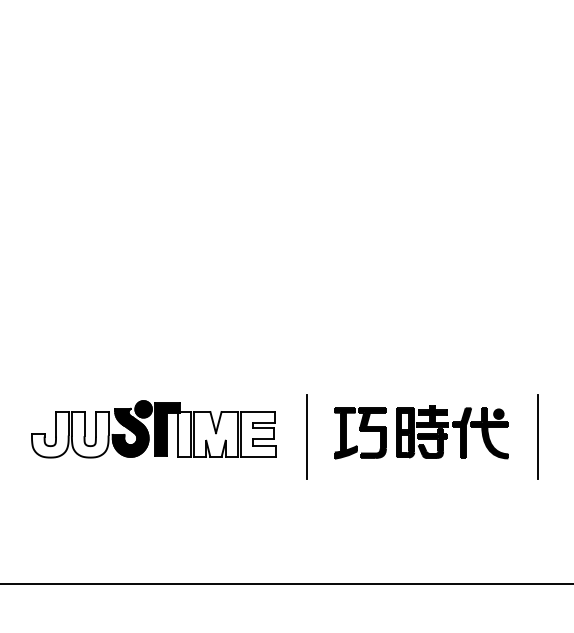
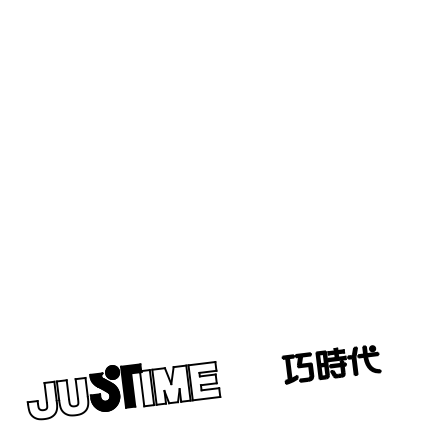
part: (421, 432) -> (331, 363), size x0.7
line: (306, 437) -> (242, 378), removed
line: (537, 437) -> (422, 356), removed

